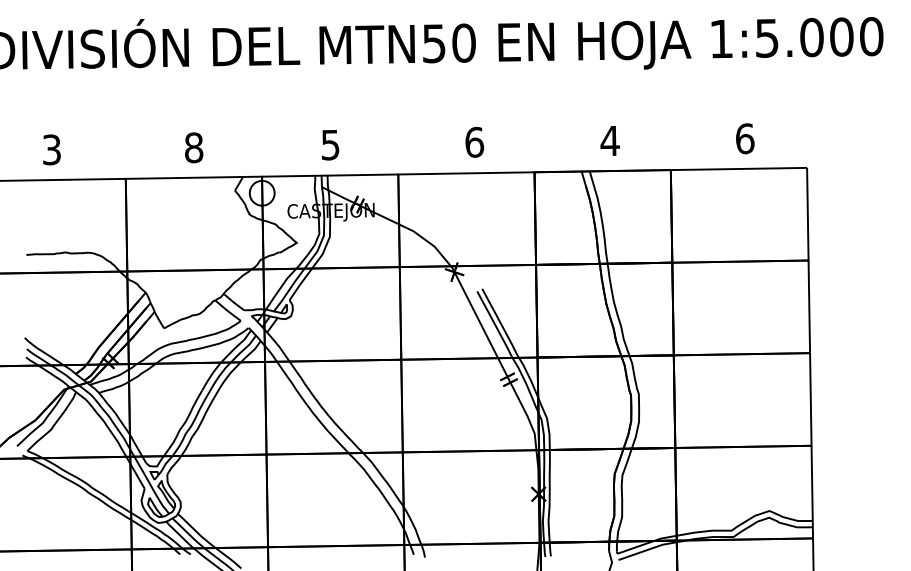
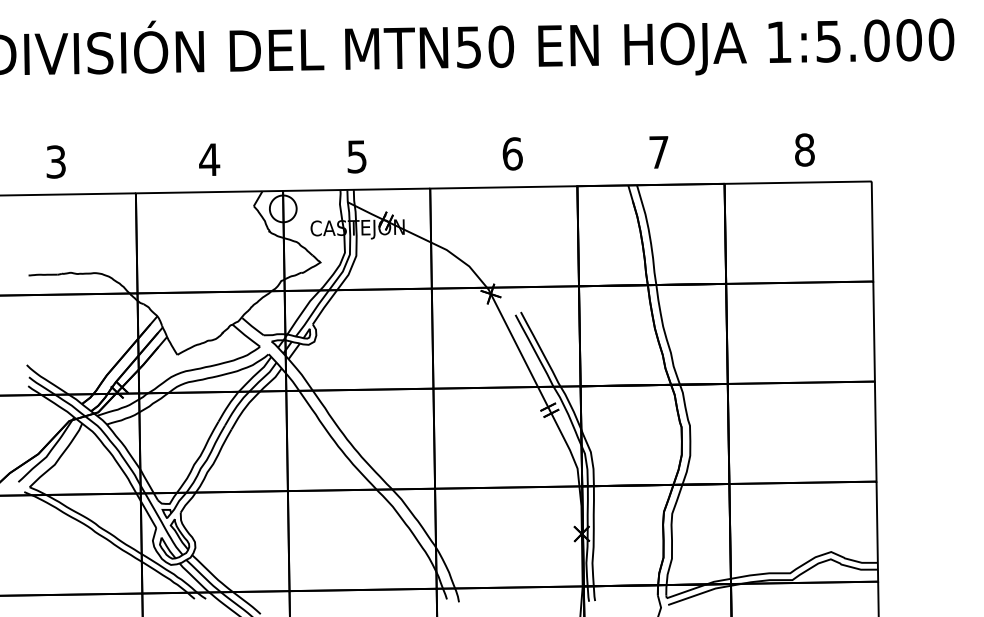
text: (745, 138) -> (805, 149), 6 -> 8
text: (609, 141) -> (658, 152), 4 -> 7
text: (193, 147) -> (209, 159), 8 -> 4

